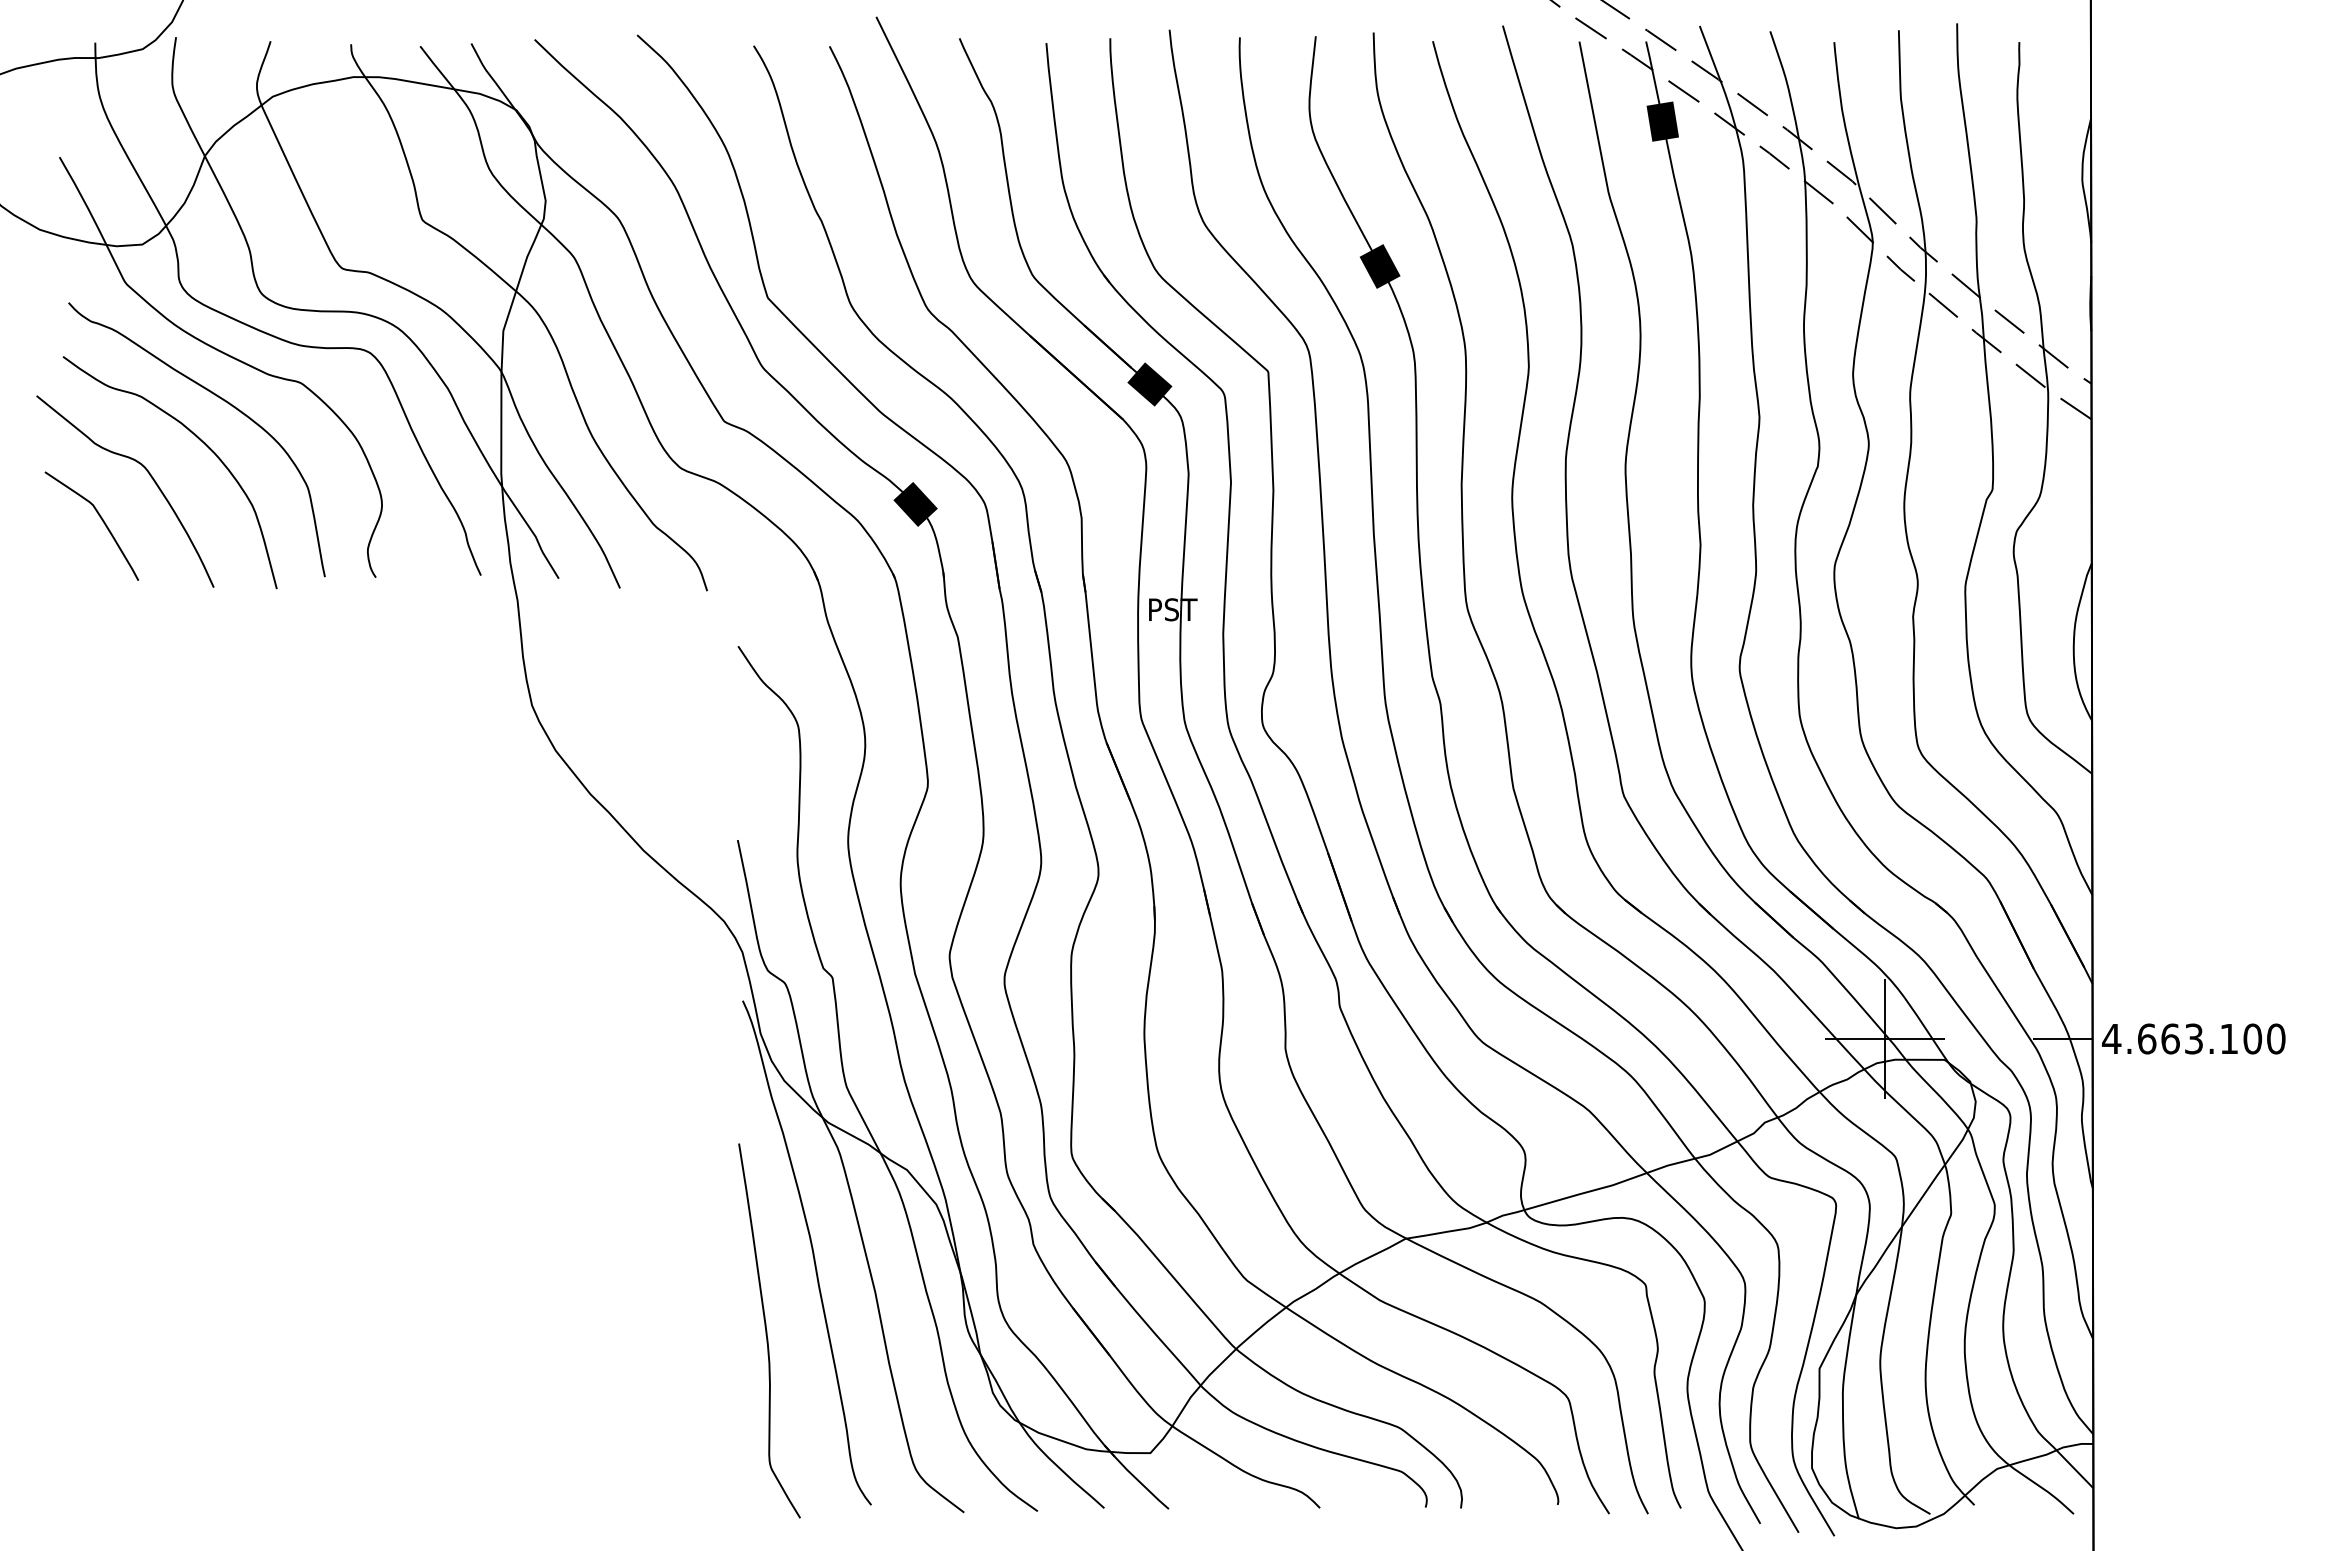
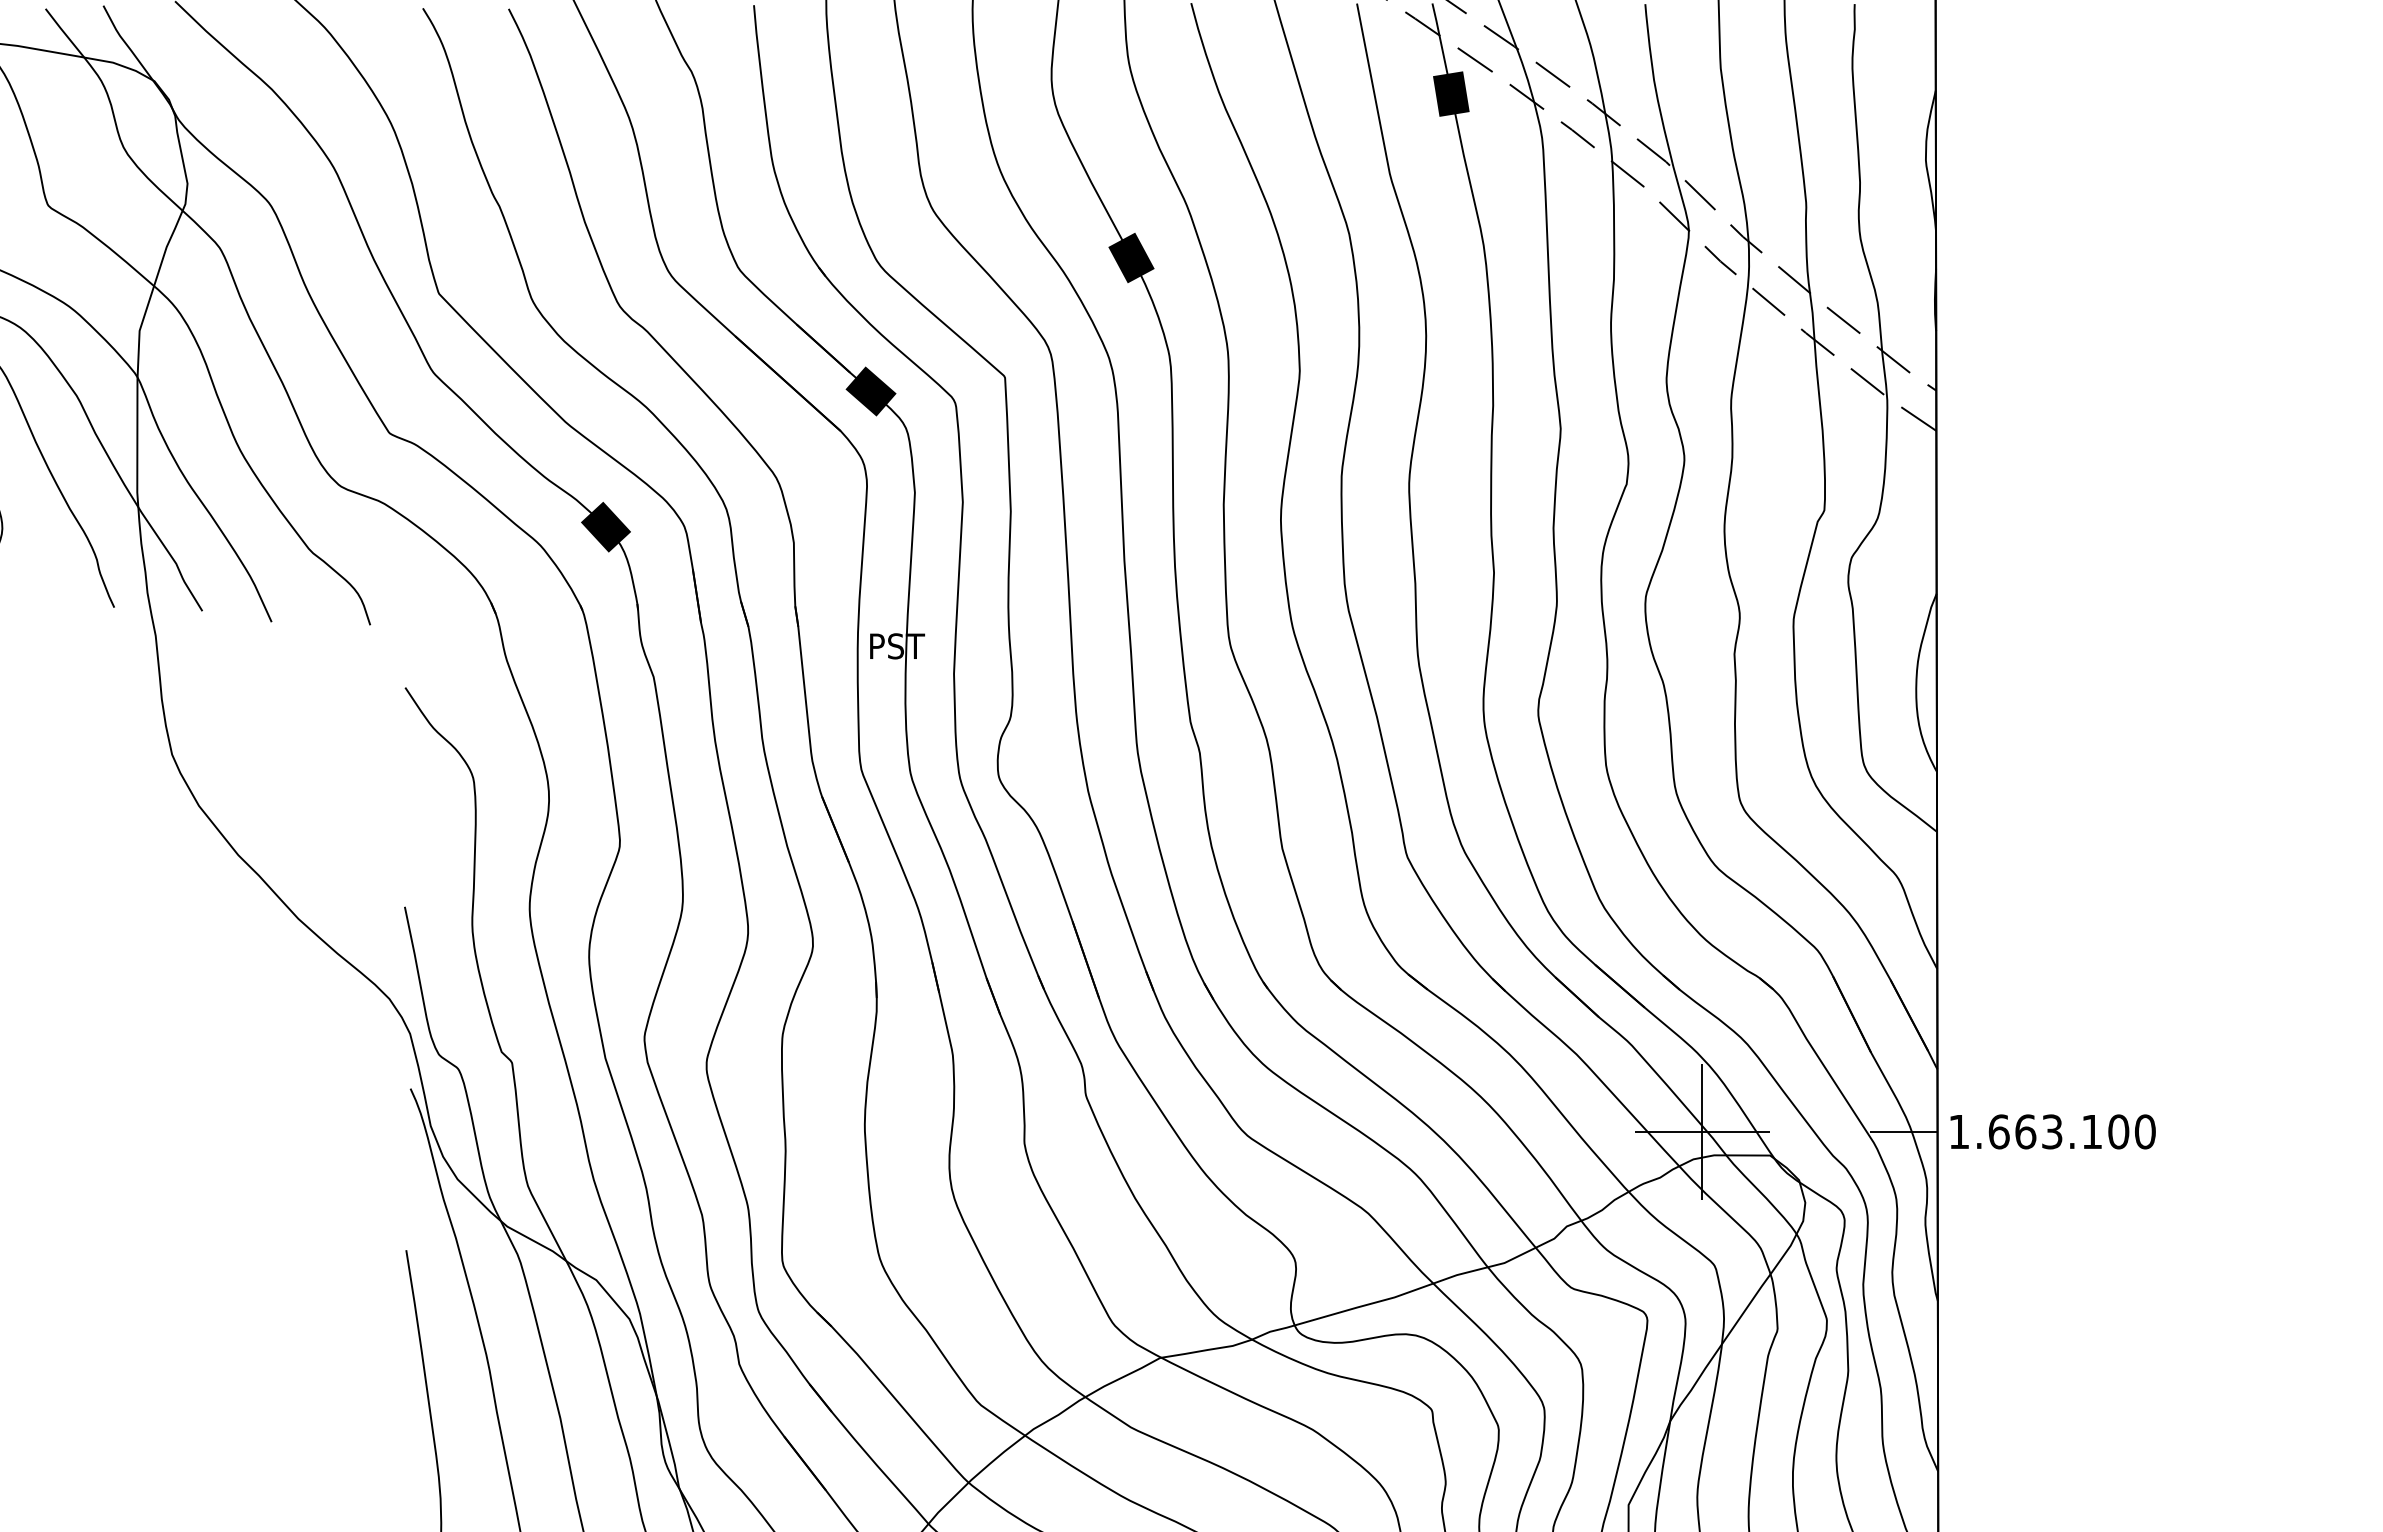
text: (2111, 1038) -> (1958, 1131), 4.663.100 -> 1.663.100

